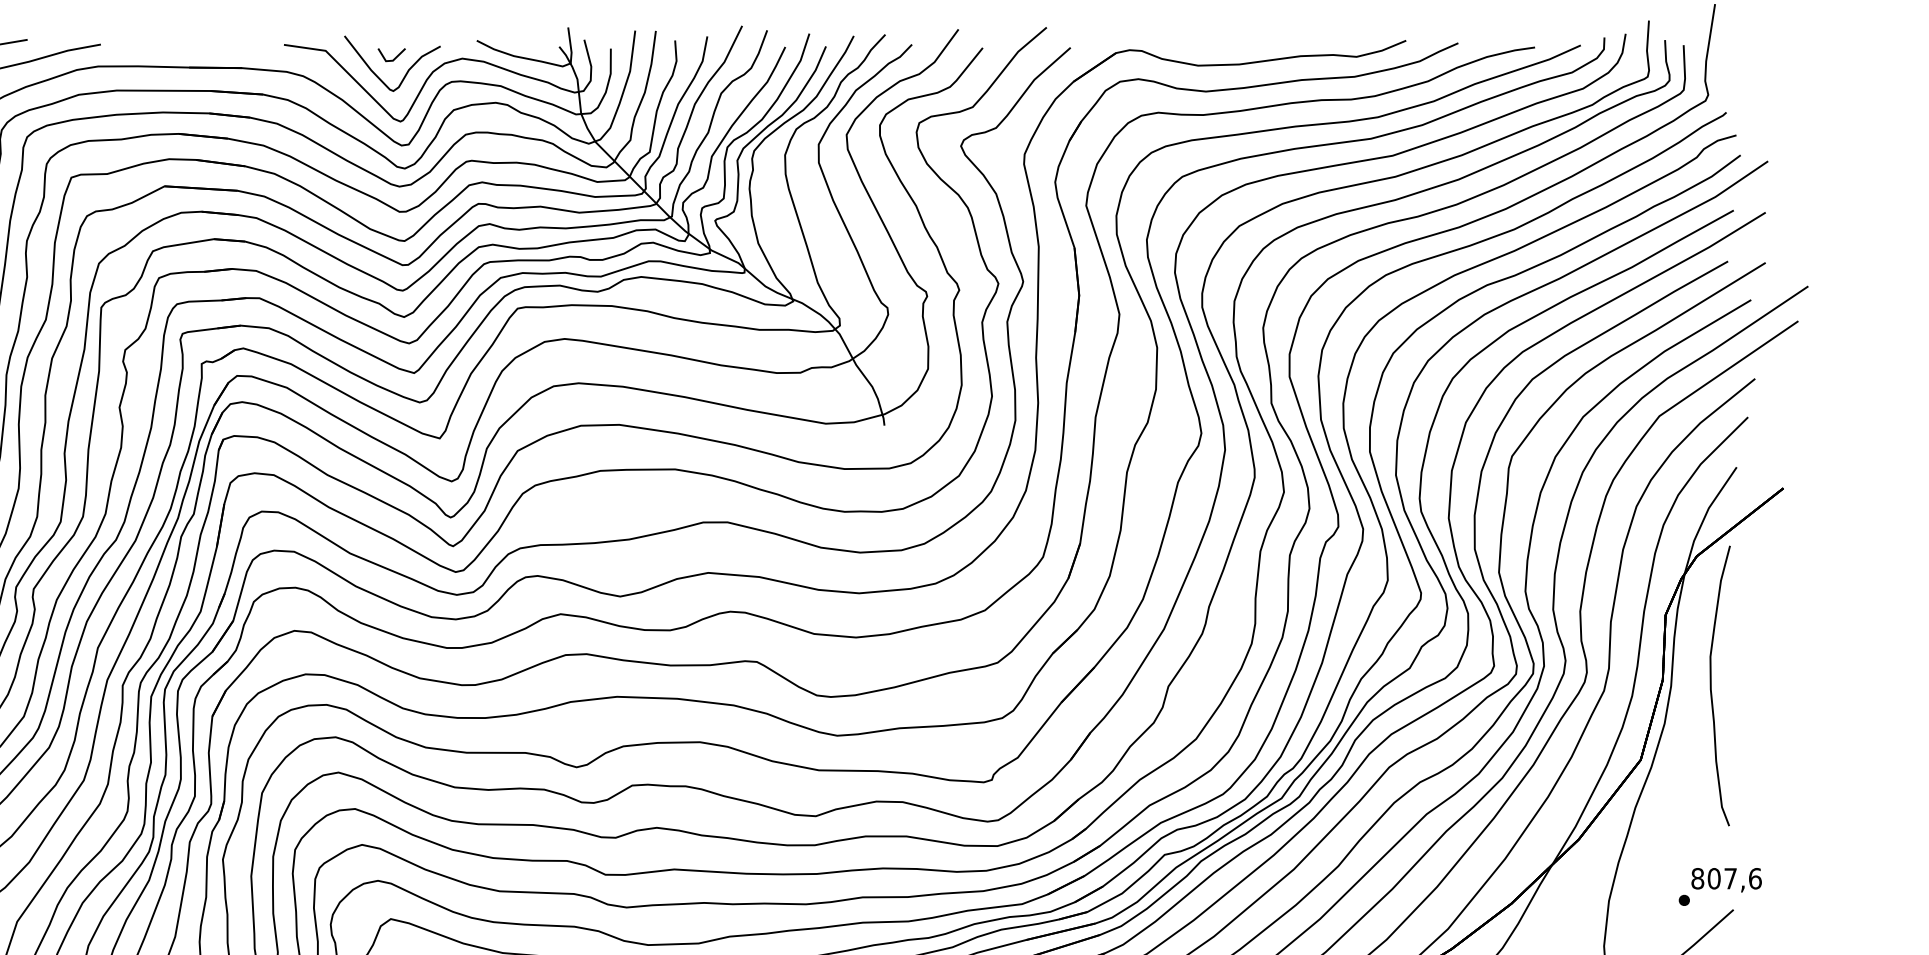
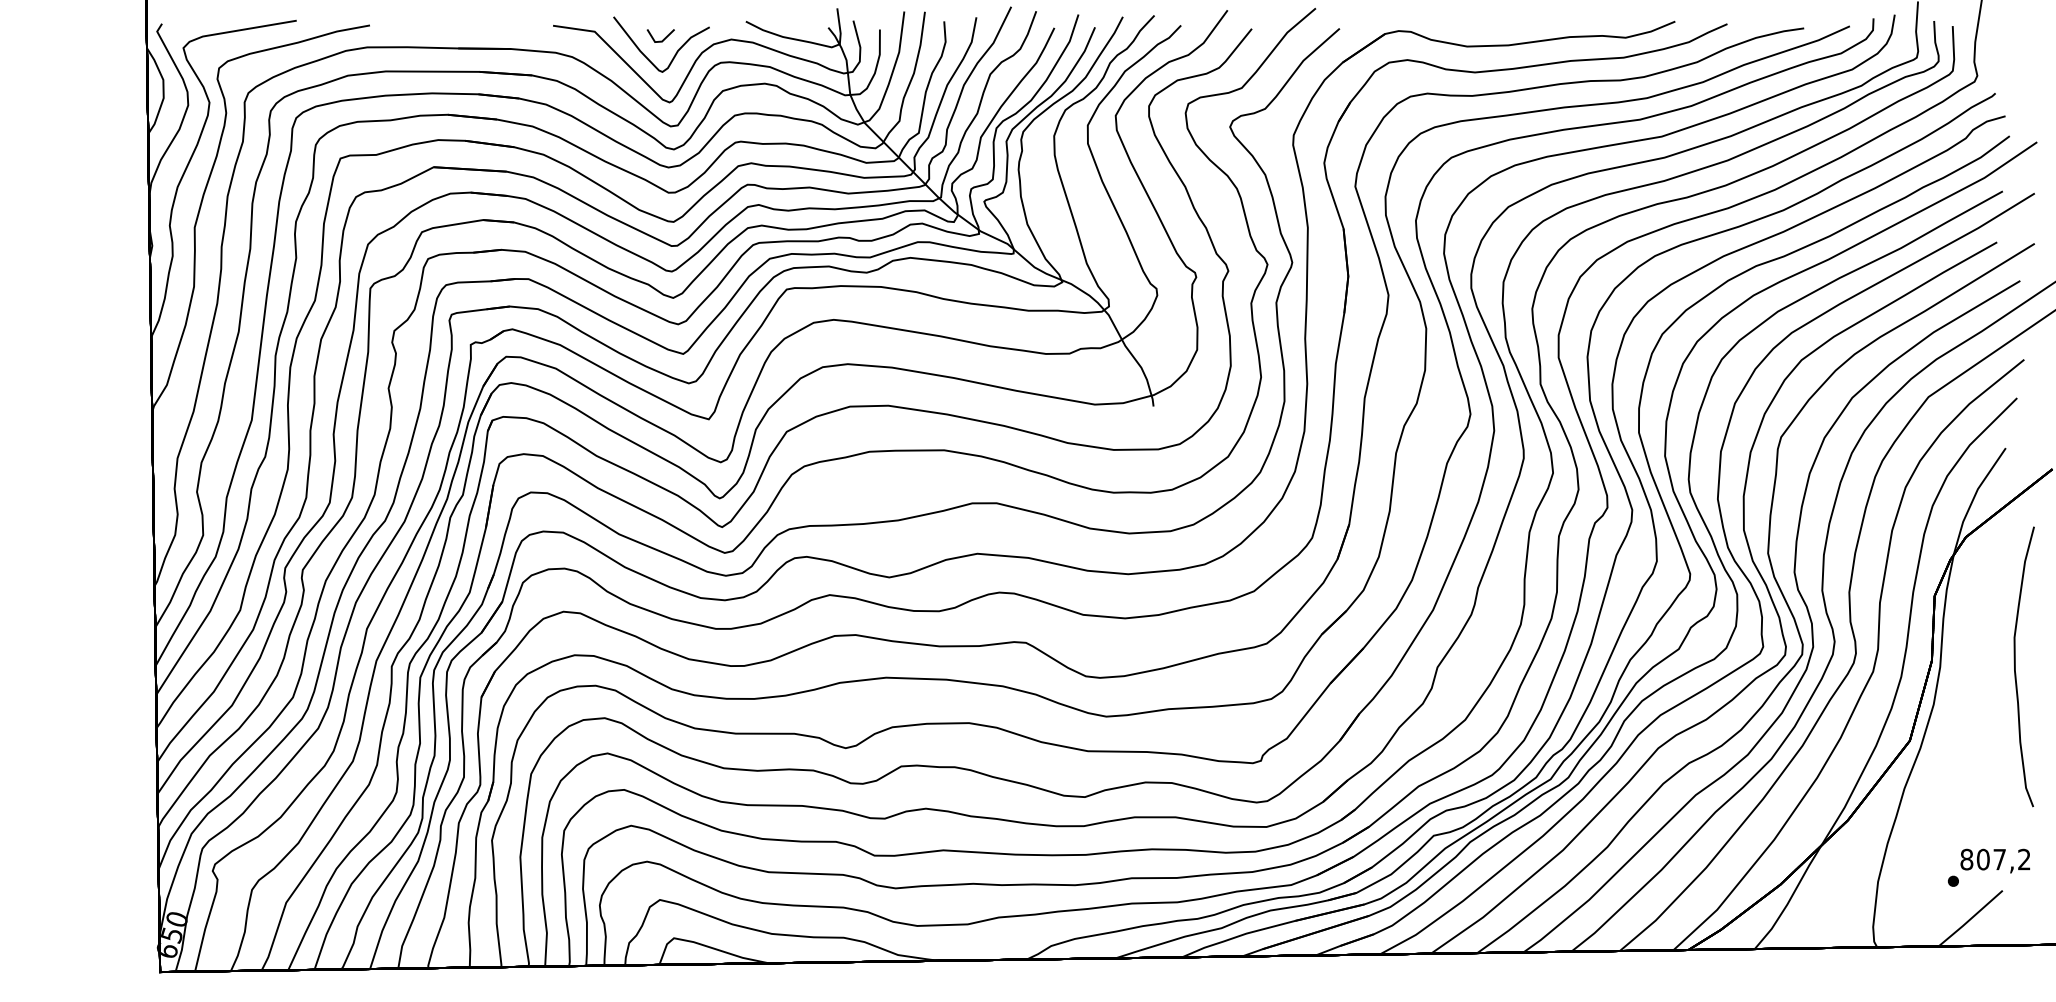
part: (1711, 685) -> (2015, 666), moved
text: (1755, 878) -> (2024, 859), 807,6 -> 807,2

